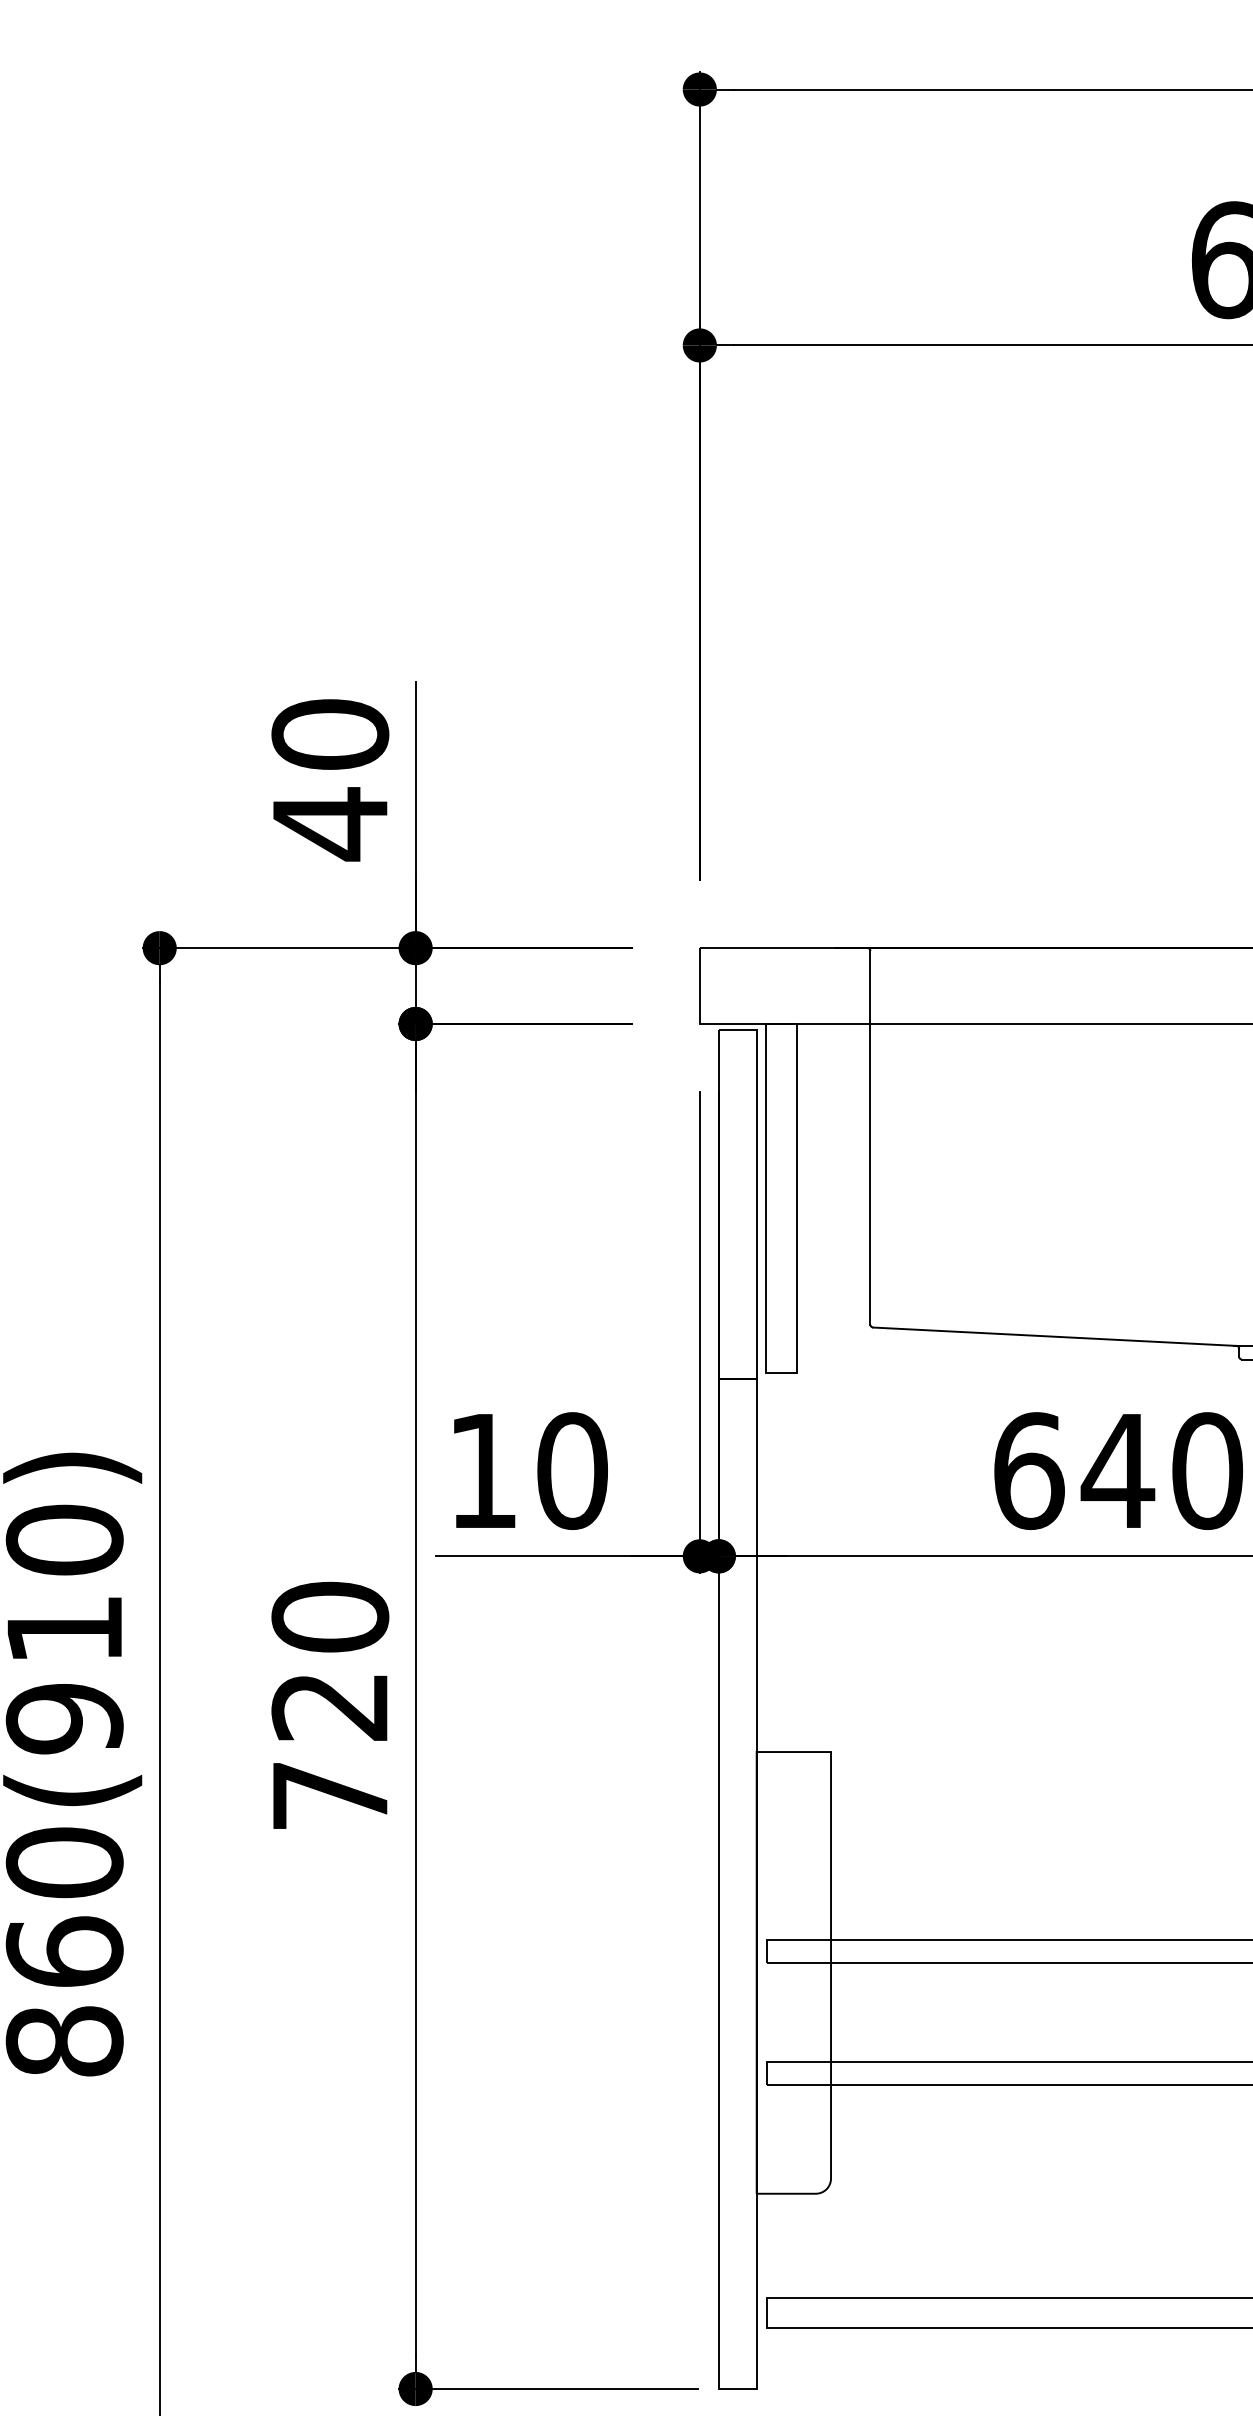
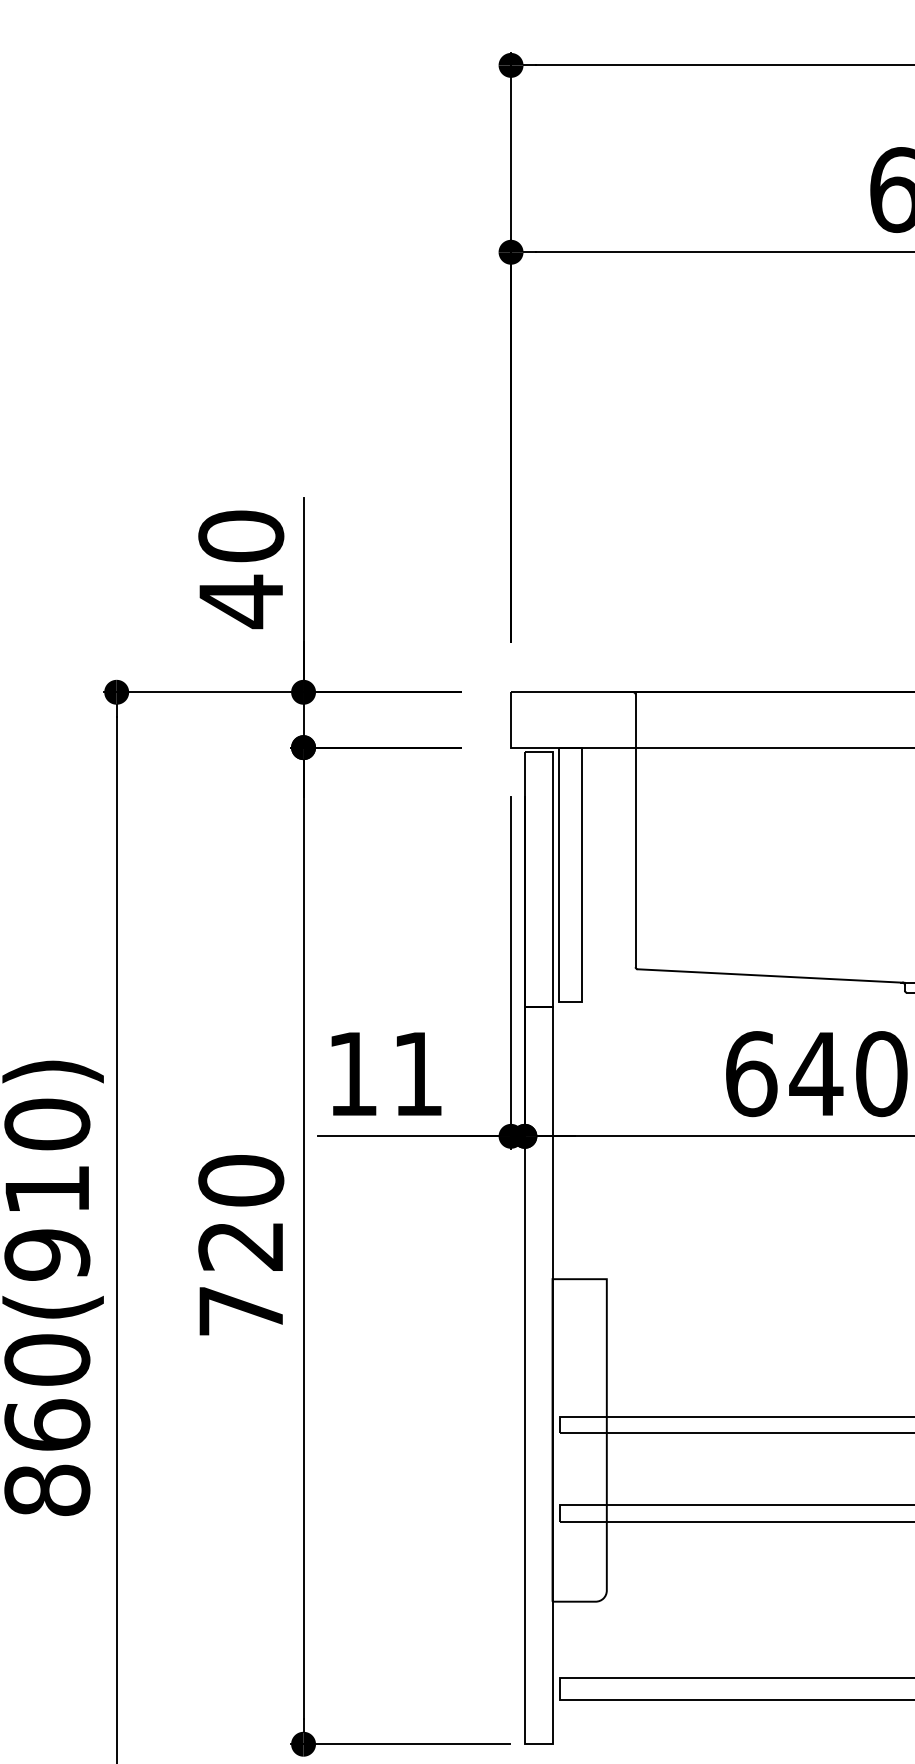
text: (572, 1471) -> (418, 1074), 10 -> 11

